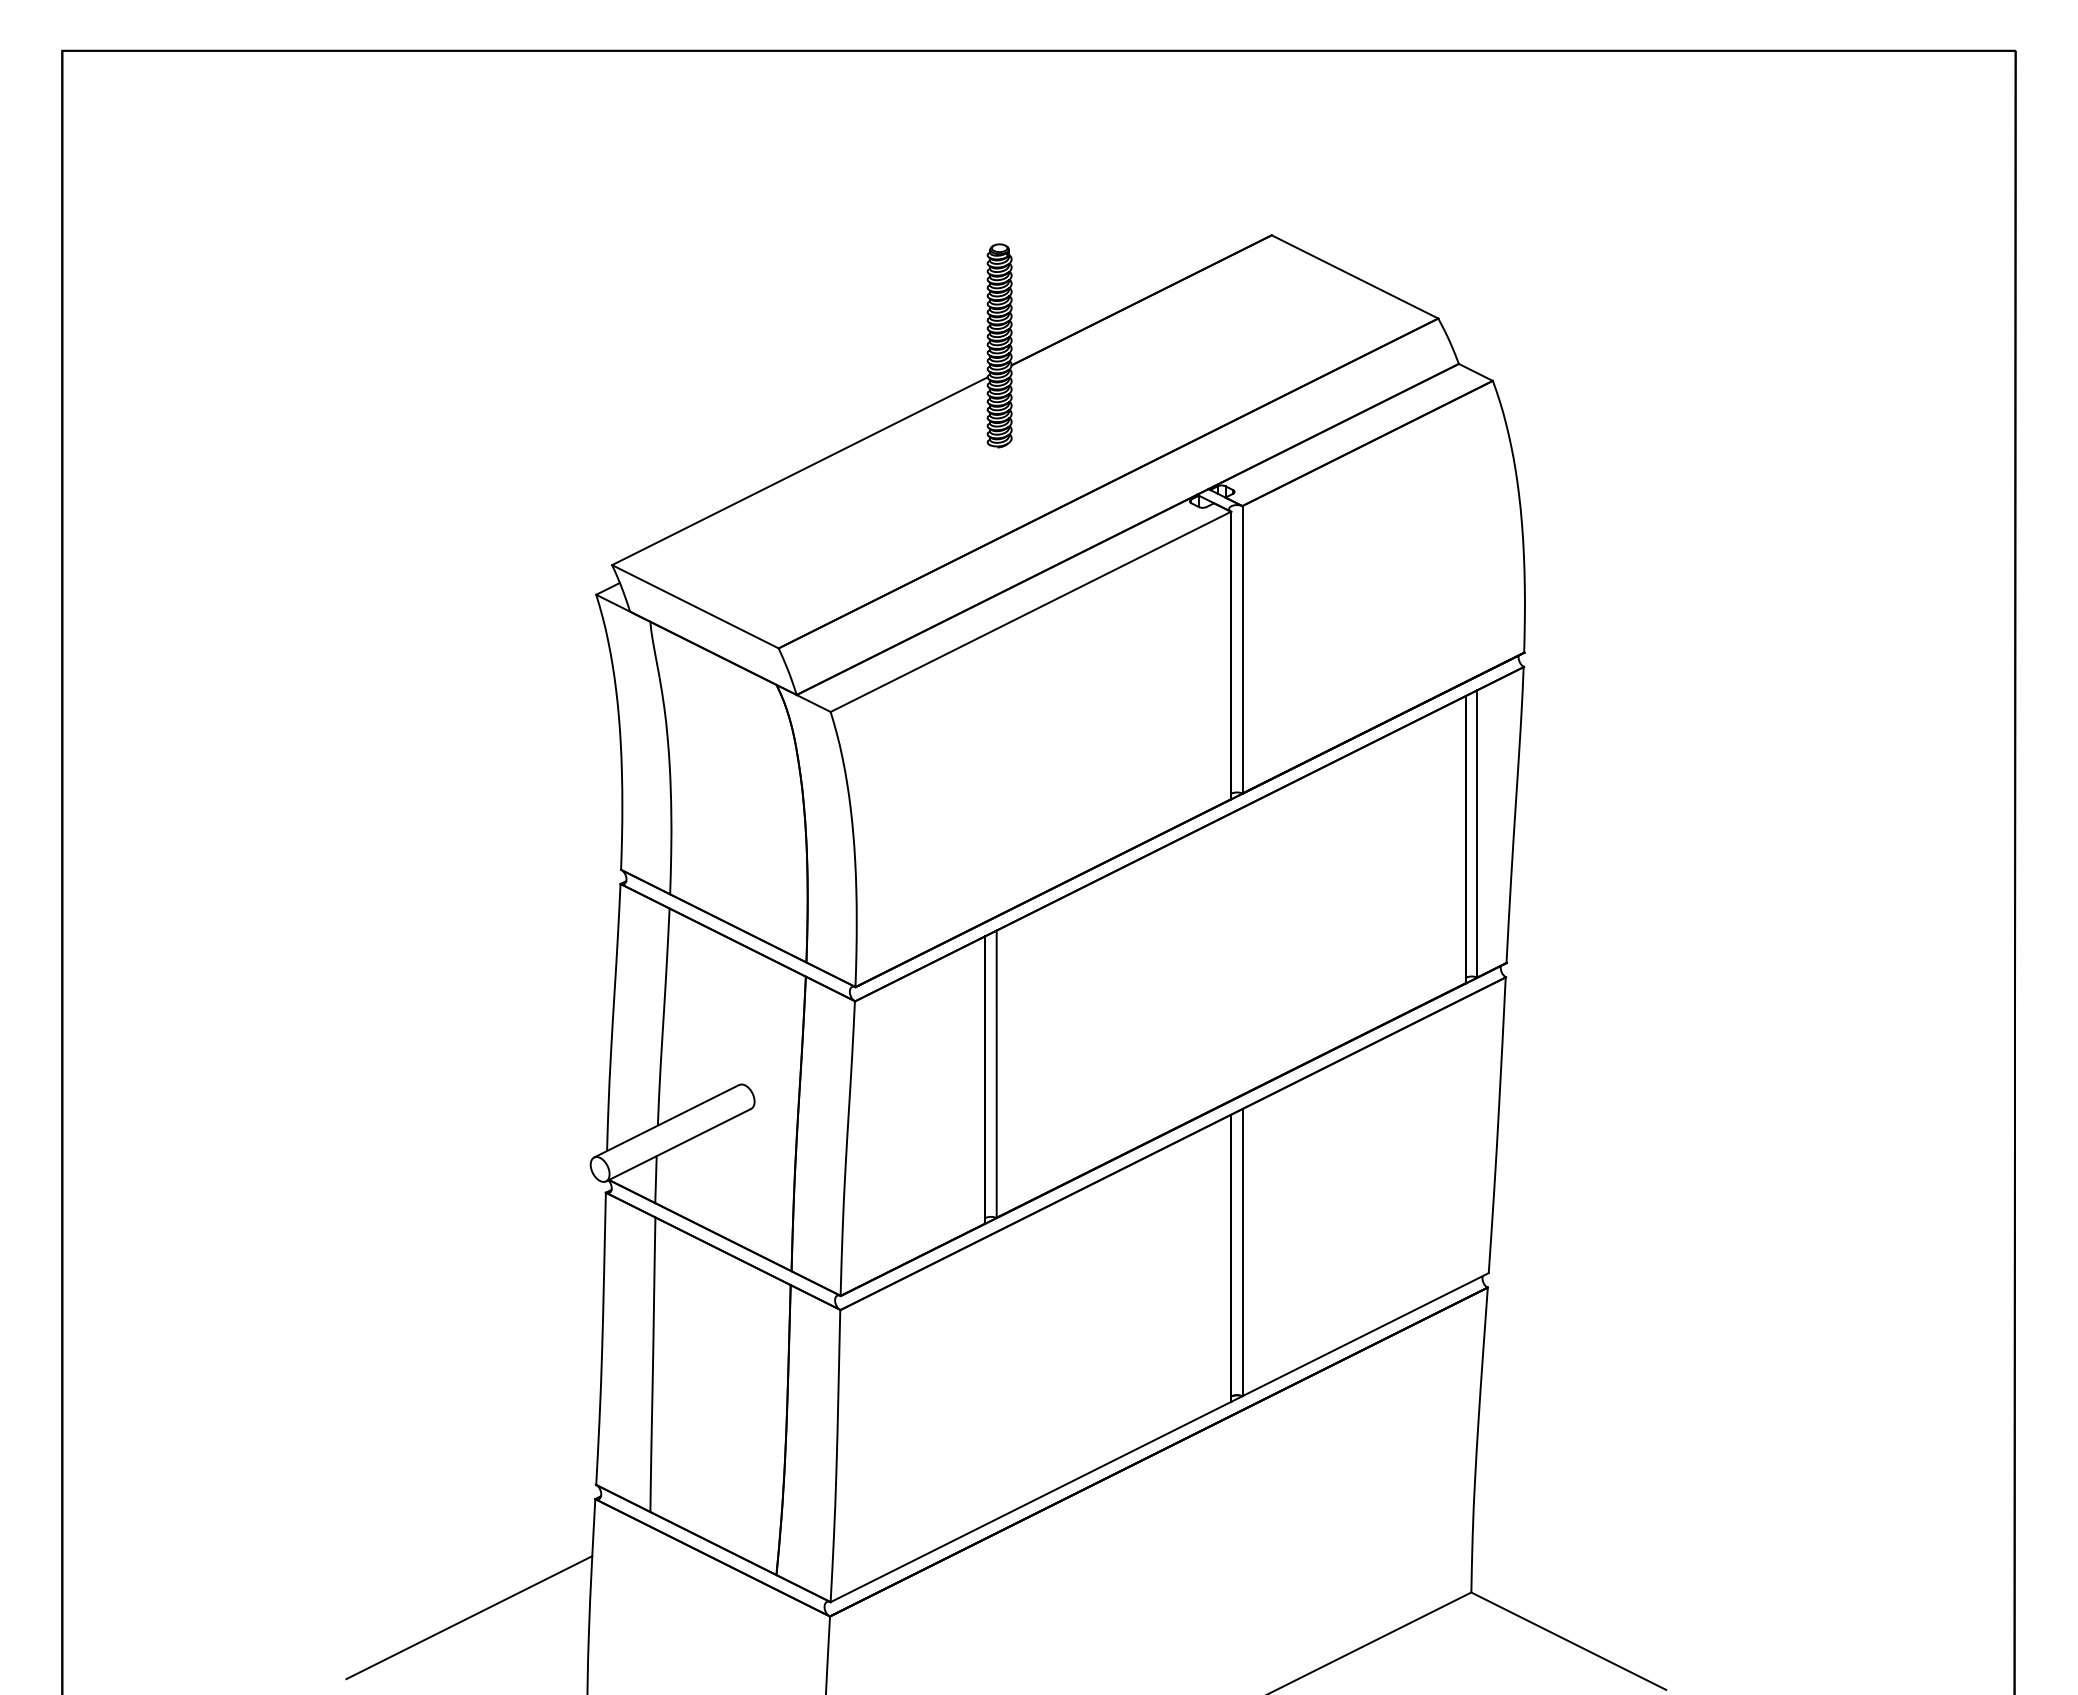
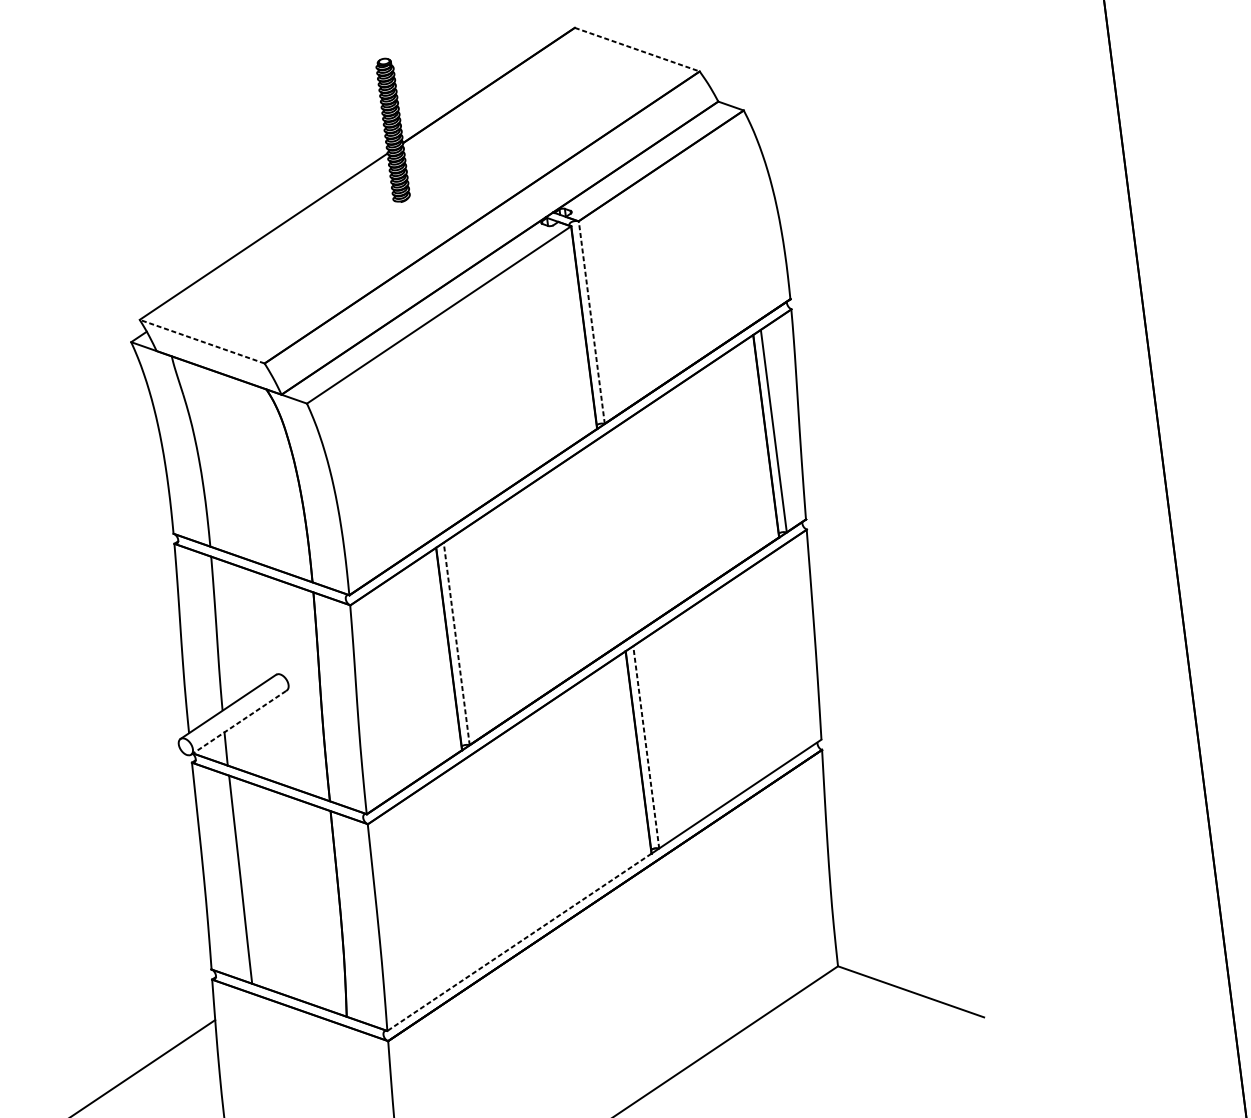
line: (1355, 277) -> (637, 50), solid -> dashed
line: (695, 606) -> (202, 341), solid -> dashed
line: (1242, 649) -> (591, 322), solid -> dashed
line: (996, 1074) -> (456, 644), solid -> dashed
line: (678, 1145) -> (238, 722), solid -> dashed
line: (1242, 1252) -> (646, 747), solid -> dashed
line: (1030, 1502) -> (519, 942), solid -> dashed

